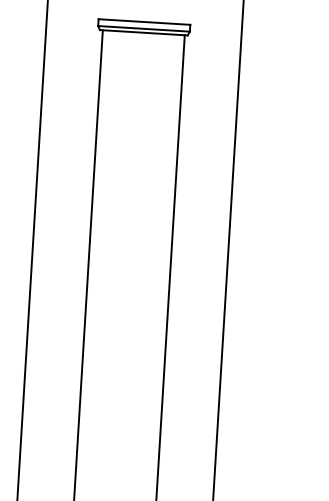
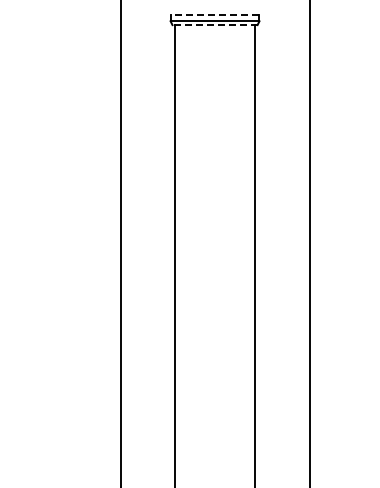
line: (143, 21) -> (214, 14), solid -> dashed
line: (144, 33) -> (215, 25), solid -> dashed

